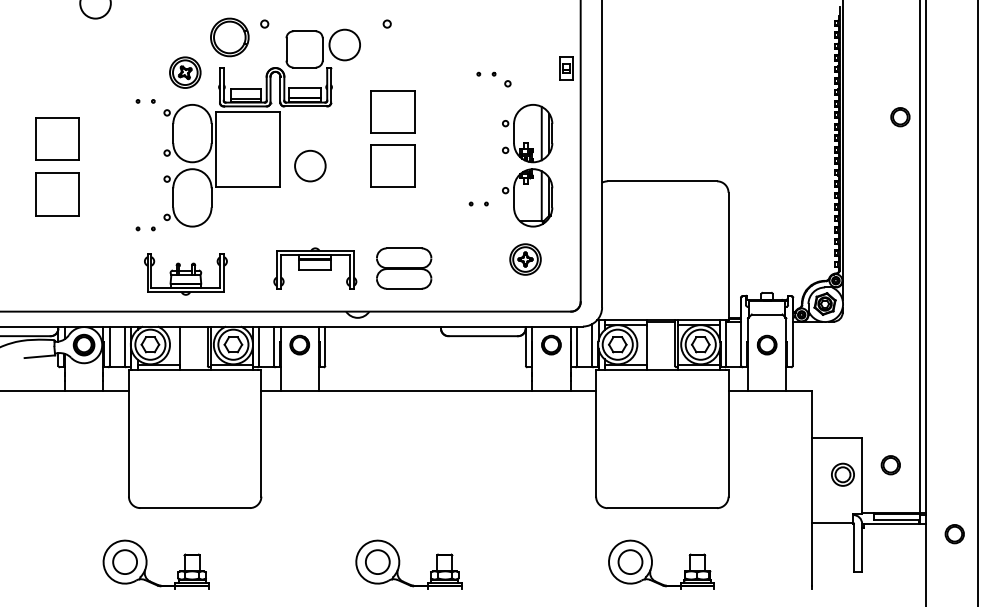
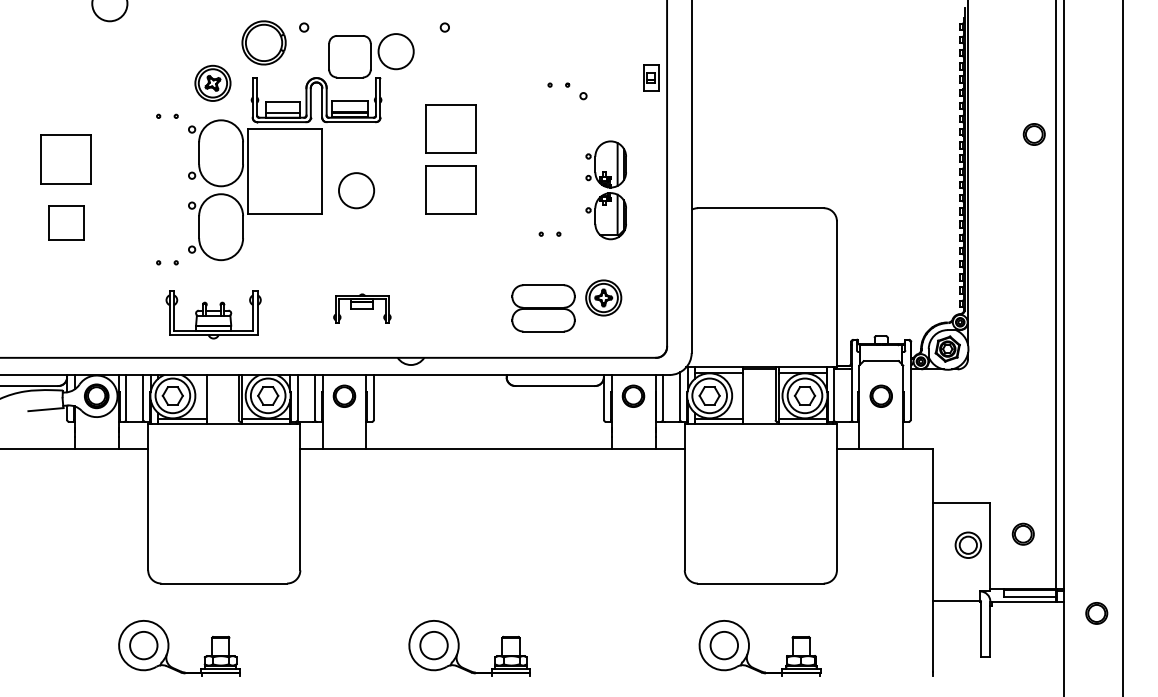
part: (527, 165) -> (605, 189), size x0.7
part: (57, 194) -> (66, 223), size x0.7
part: (315, 268) -> (362, 308), size x0.6
part: (404, 268) -> (543, 308), moved

